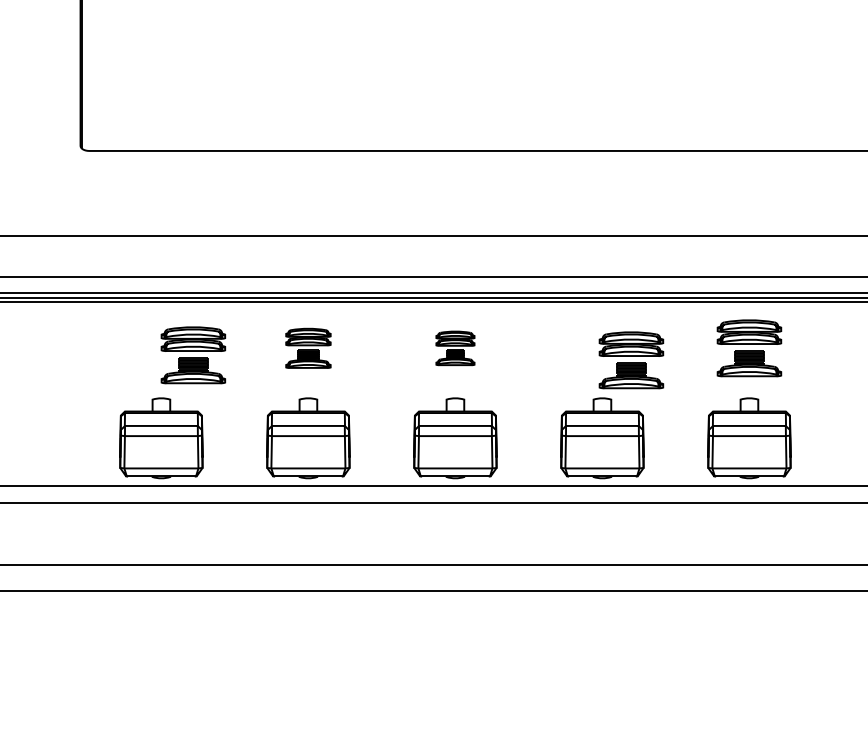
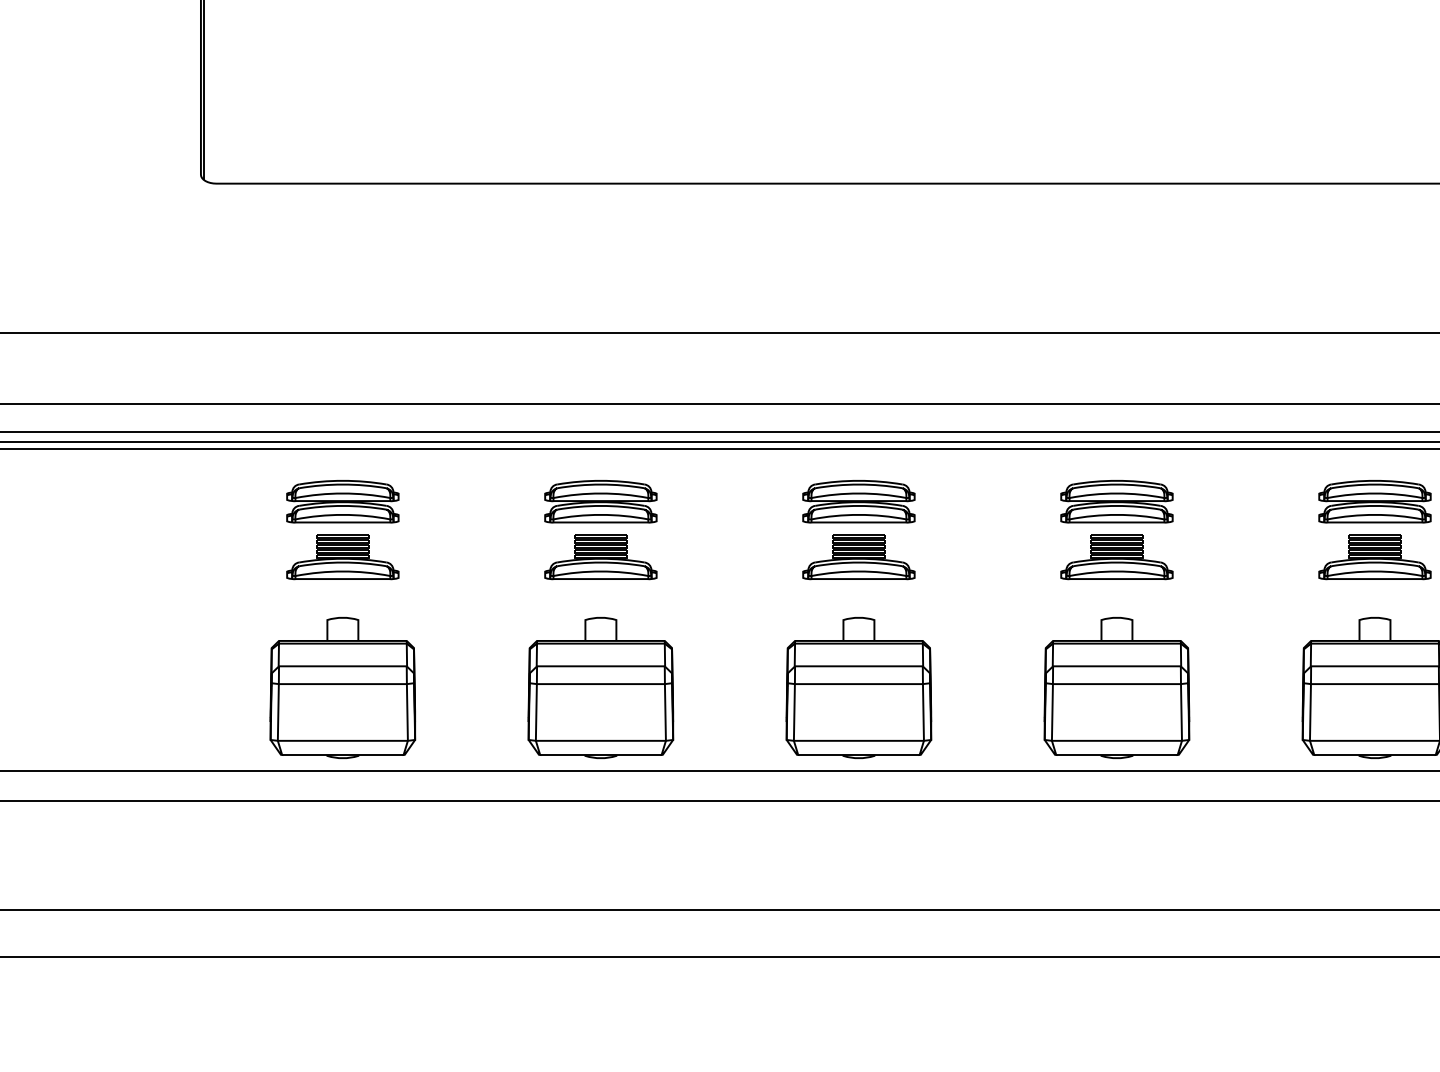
part: (308, 348) -> (601, 530), size x1.43
part: (455, 348) -> (859, 530), size x1.67
part: (193, 355) -> (343, 530), moved
part: (631, 360) -> (1117, 530), moved

